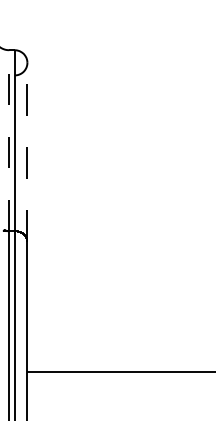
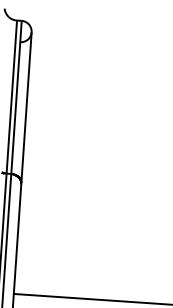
line: (9, 140) -> (11, 96), dashed -> solid
line: (27, 151) -> (26, 107), dashed -> solid

